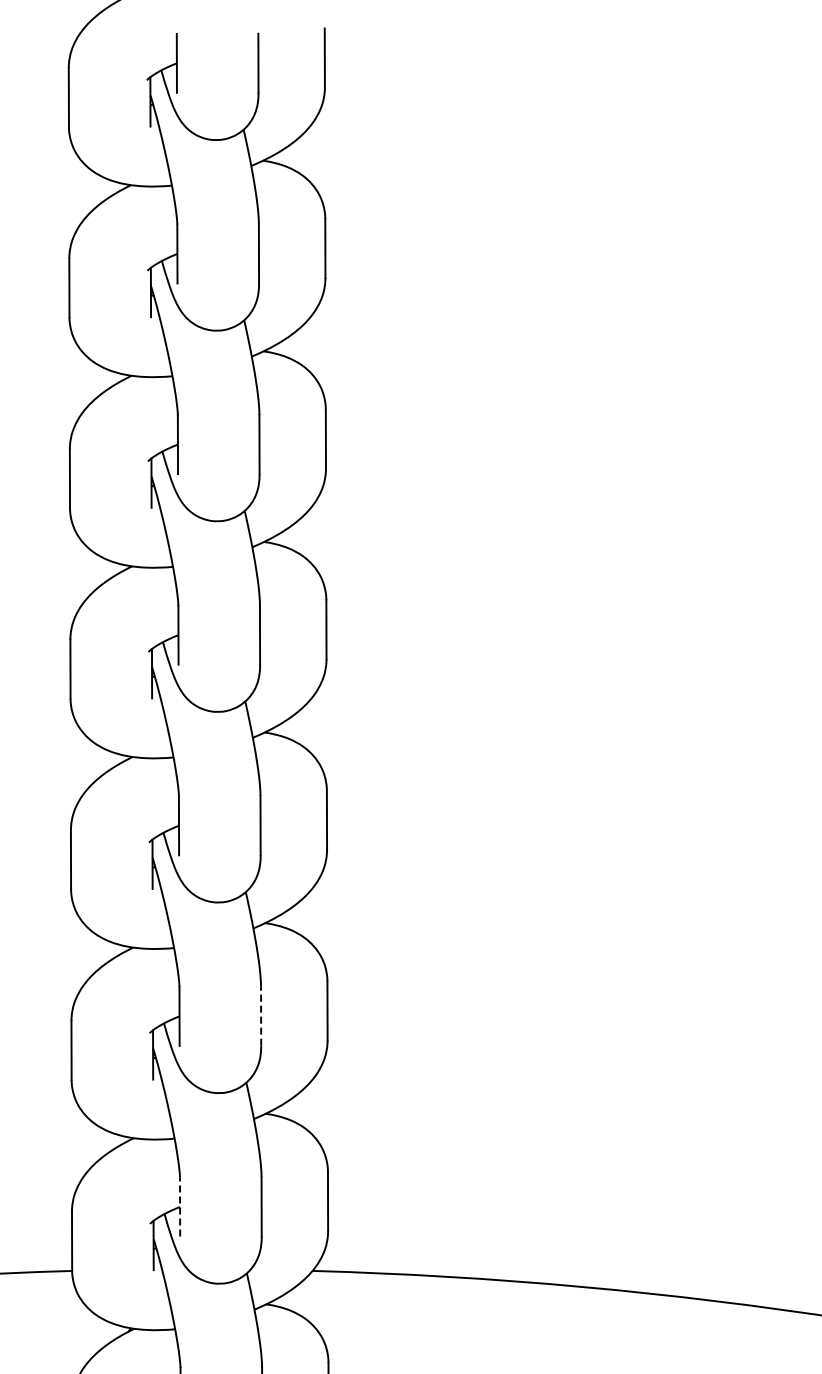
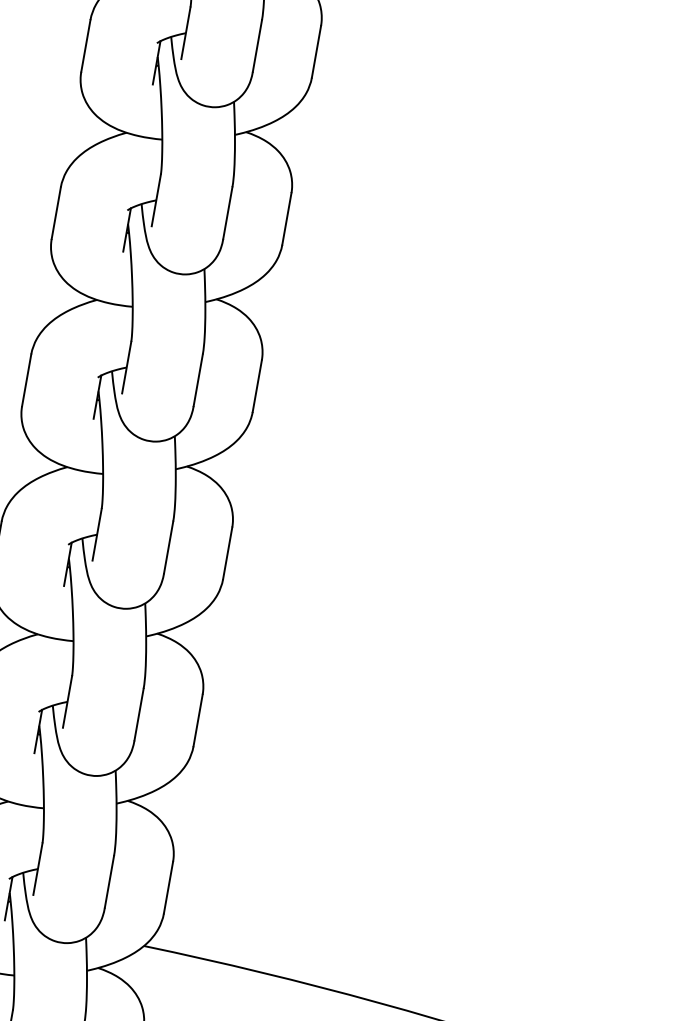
line: (261, 1015) -> (139, 714), dashed -> solid
line: (180, 1206) -> (38, 868), dashed -> solid

